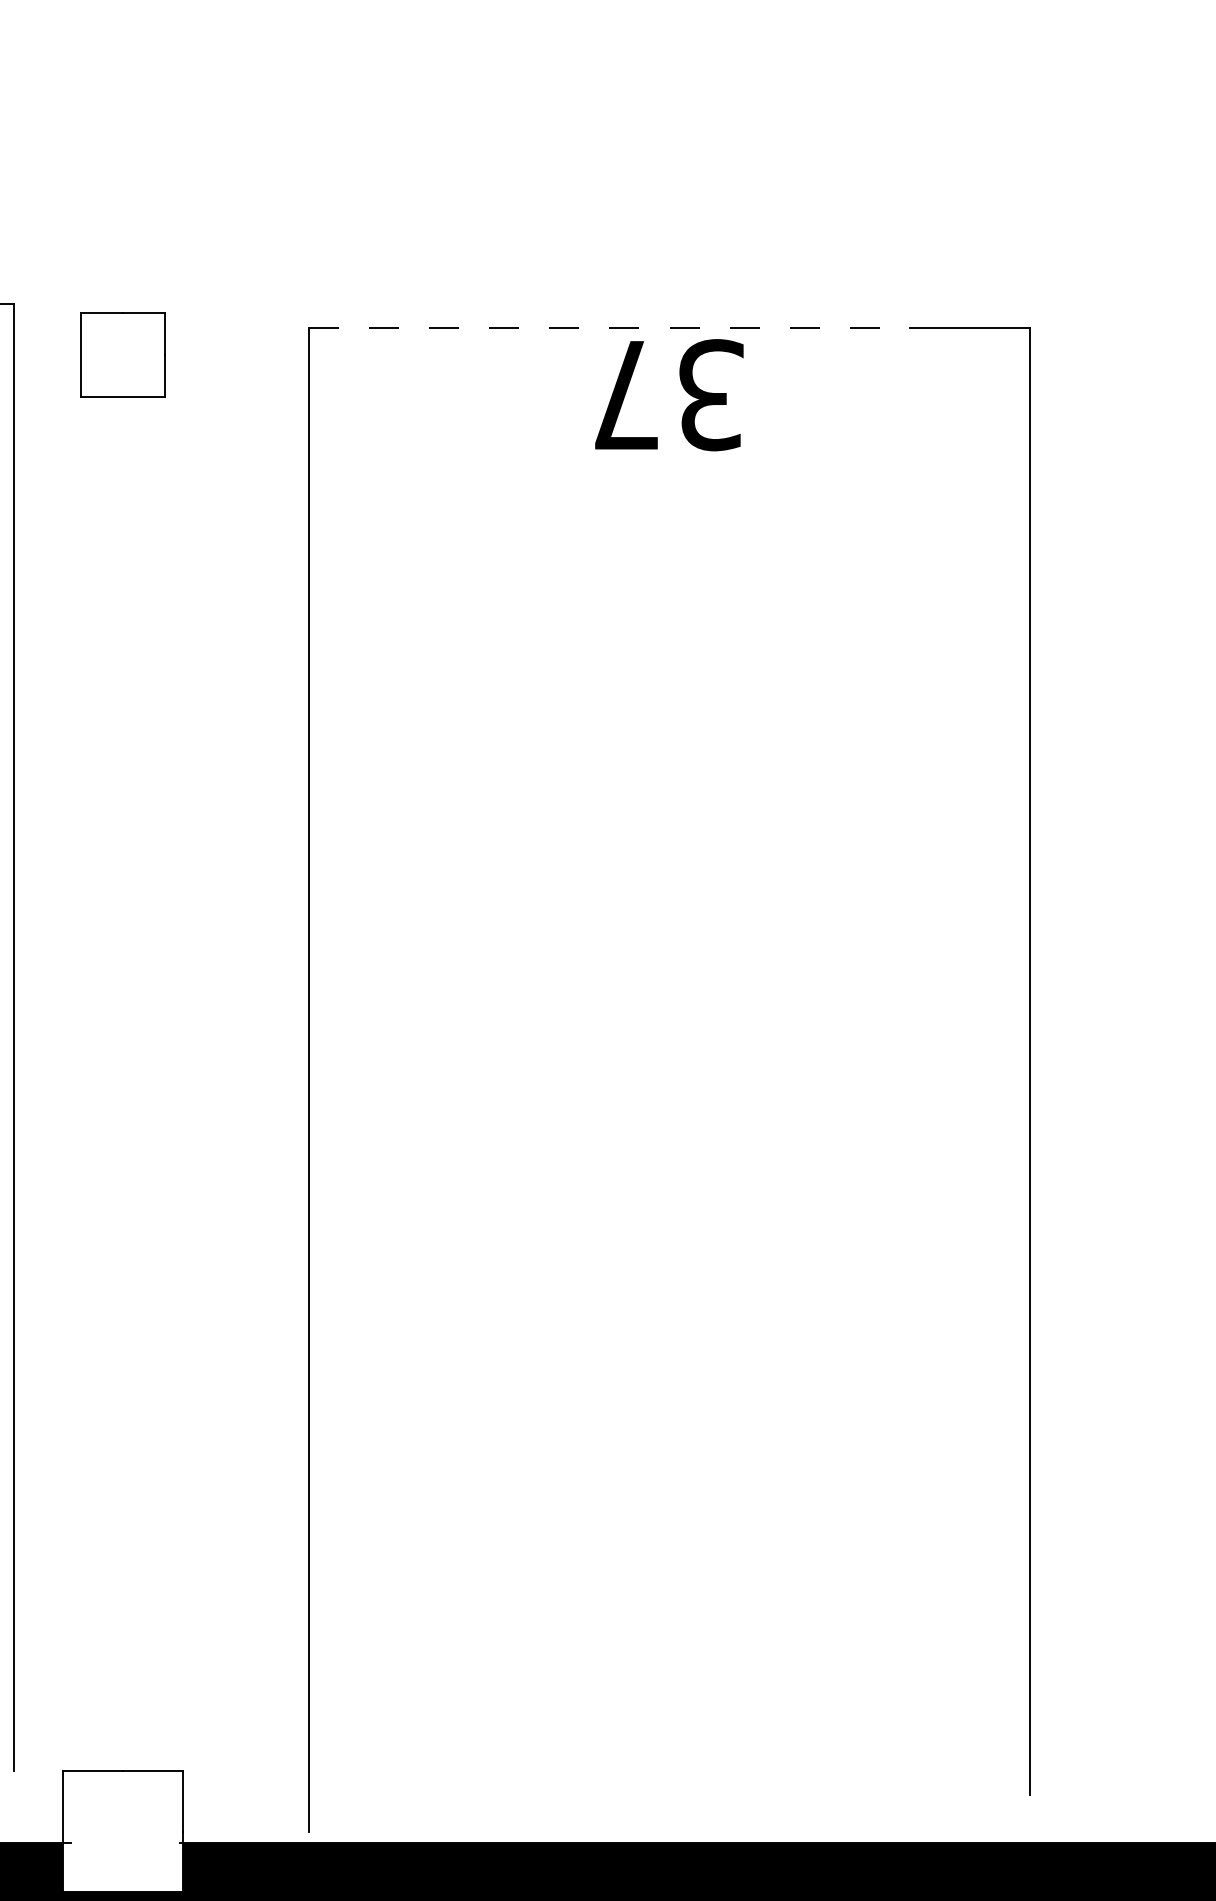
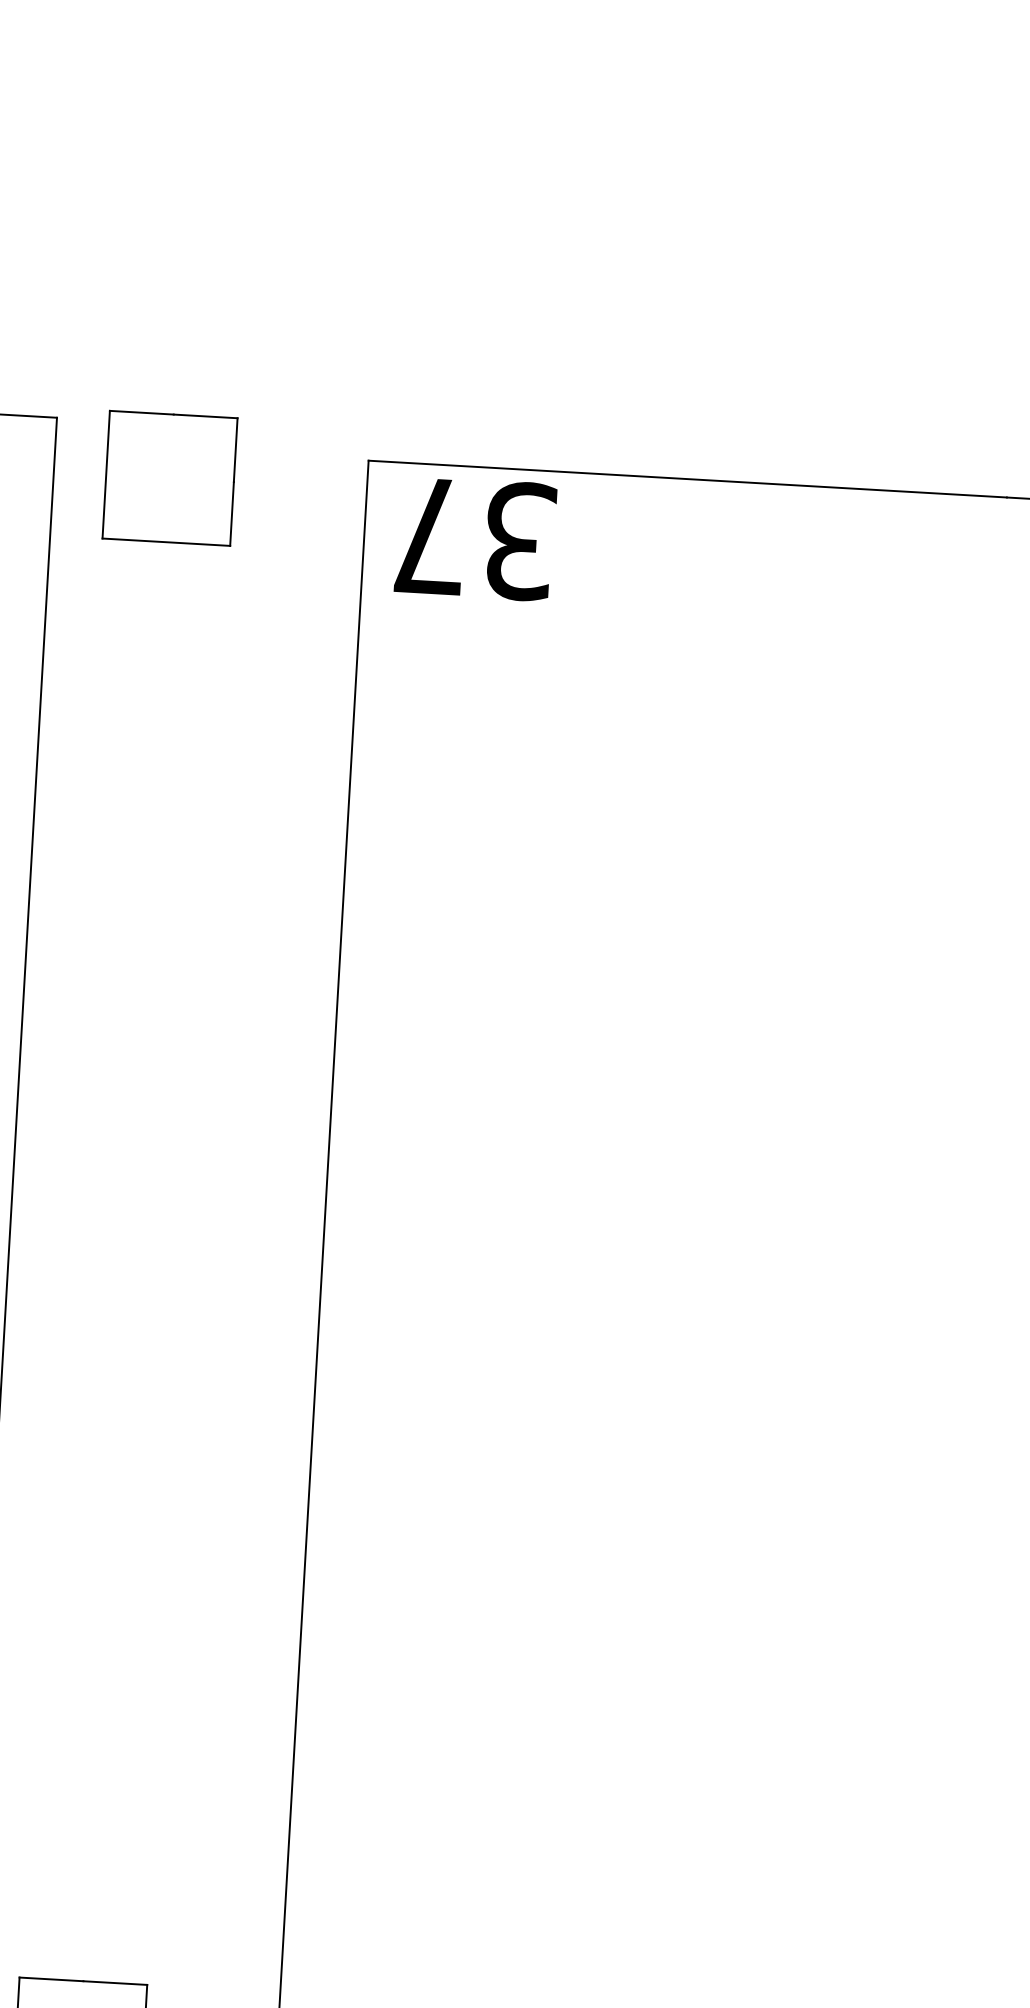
line: (609, 327) -> (687, 478), dashed -> solid
part: (122, 354) -> (169, 477), size x1.43
text: (669, 395) -> (475, 539), moved

